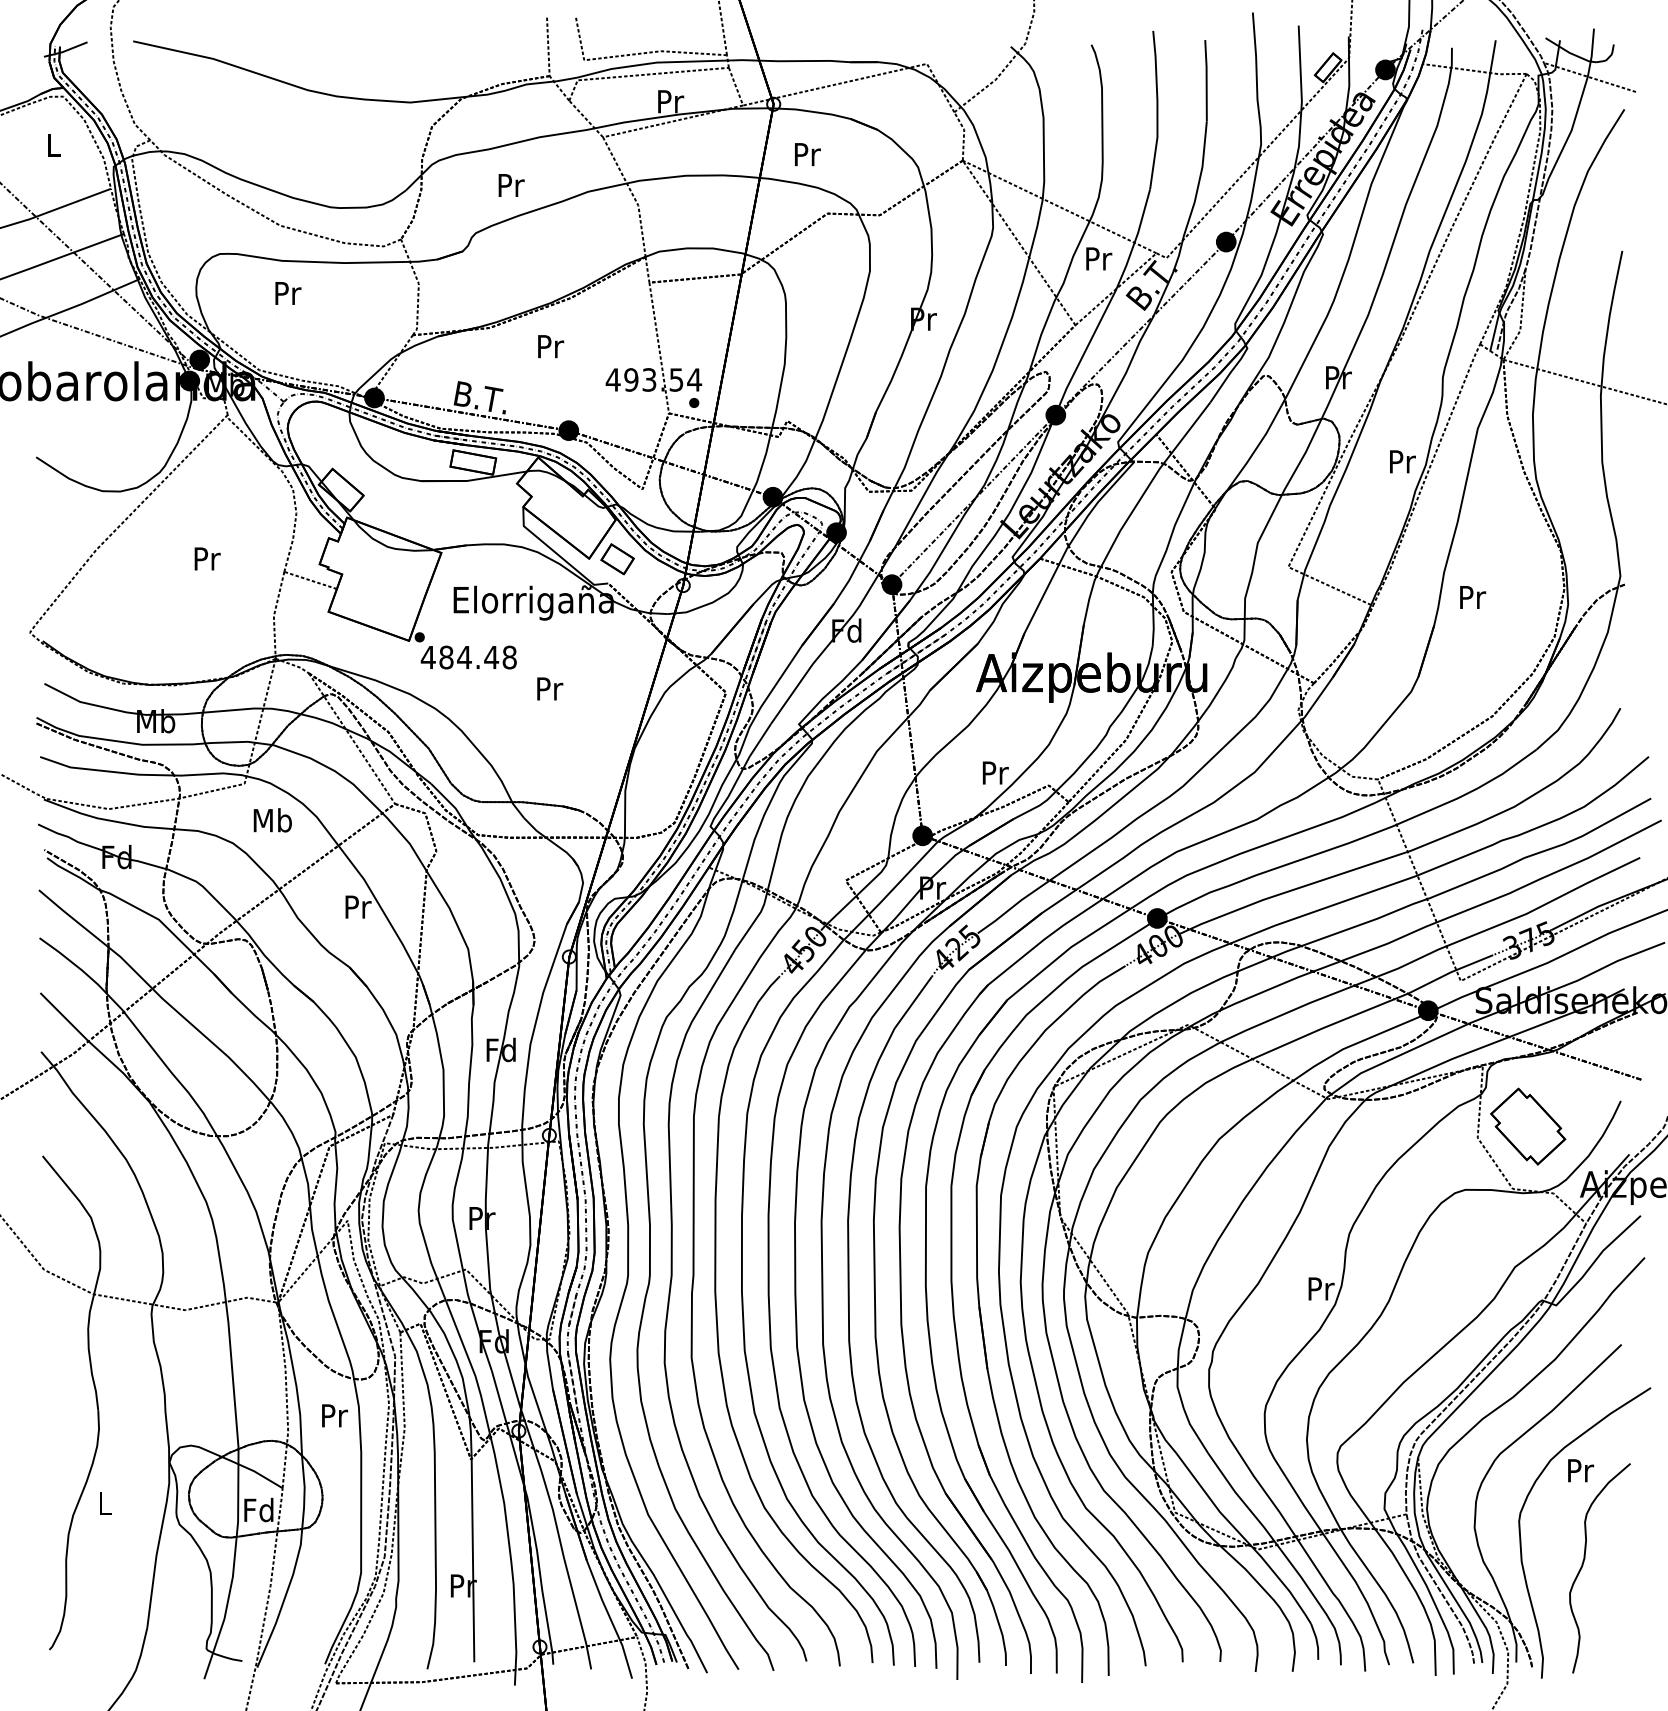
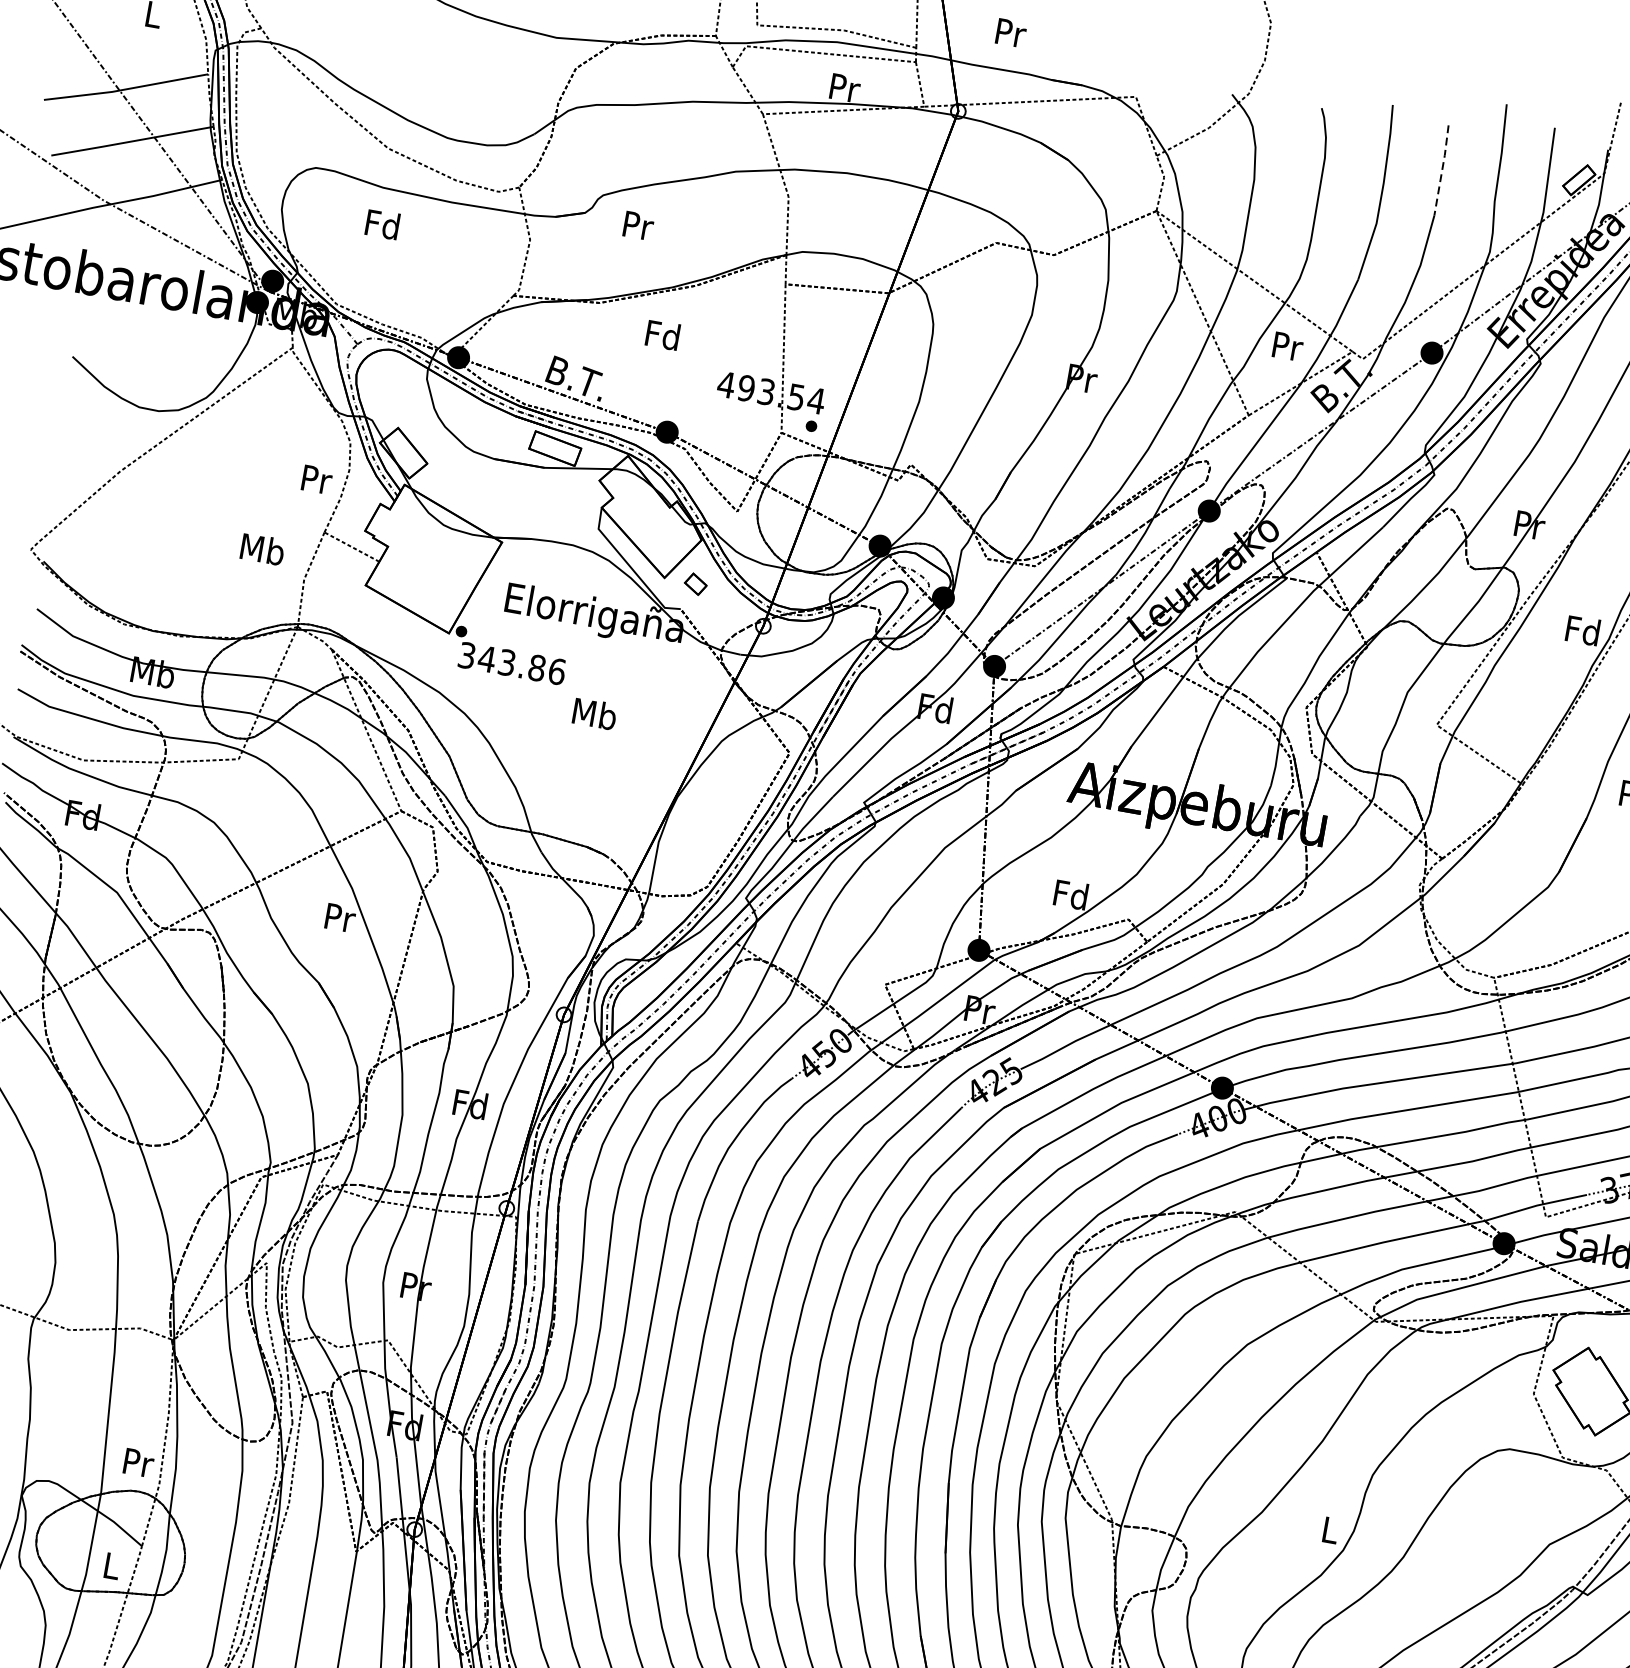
line: (1206, 80) -> (1442, 170), solid -> dashed
text: (807, 154) -> (1010, 33), moved
text: (511, 185) -> (638, 225), moved
text: (286, 293) -> (381, 224), Pr -> Fd
text: (549, 346) -> (662, 335), Pr -> Fd
text: (1401, 461) -> (1582, 630), Pr -> Fd
text: (207, 558) -> (317, 479), moved
part: (617, 559) -> (695, 584), size x0.6
text: (468, 657) -> (511, 663), 484.48 -> 343.86
text: (549, 688) -> (595, 713), Pr -> Mb
text: (994, 772) -> (1070, 894), Pr -> Fd
text: (272, 820) -> (262, 549), moved
text: (1321, 1288) -> (1331, 1530), Pr -> L
text: (334, 1415) -> (138, 1462), moved
text: (258, 1509) -> (111, 1565), Fd -> L

